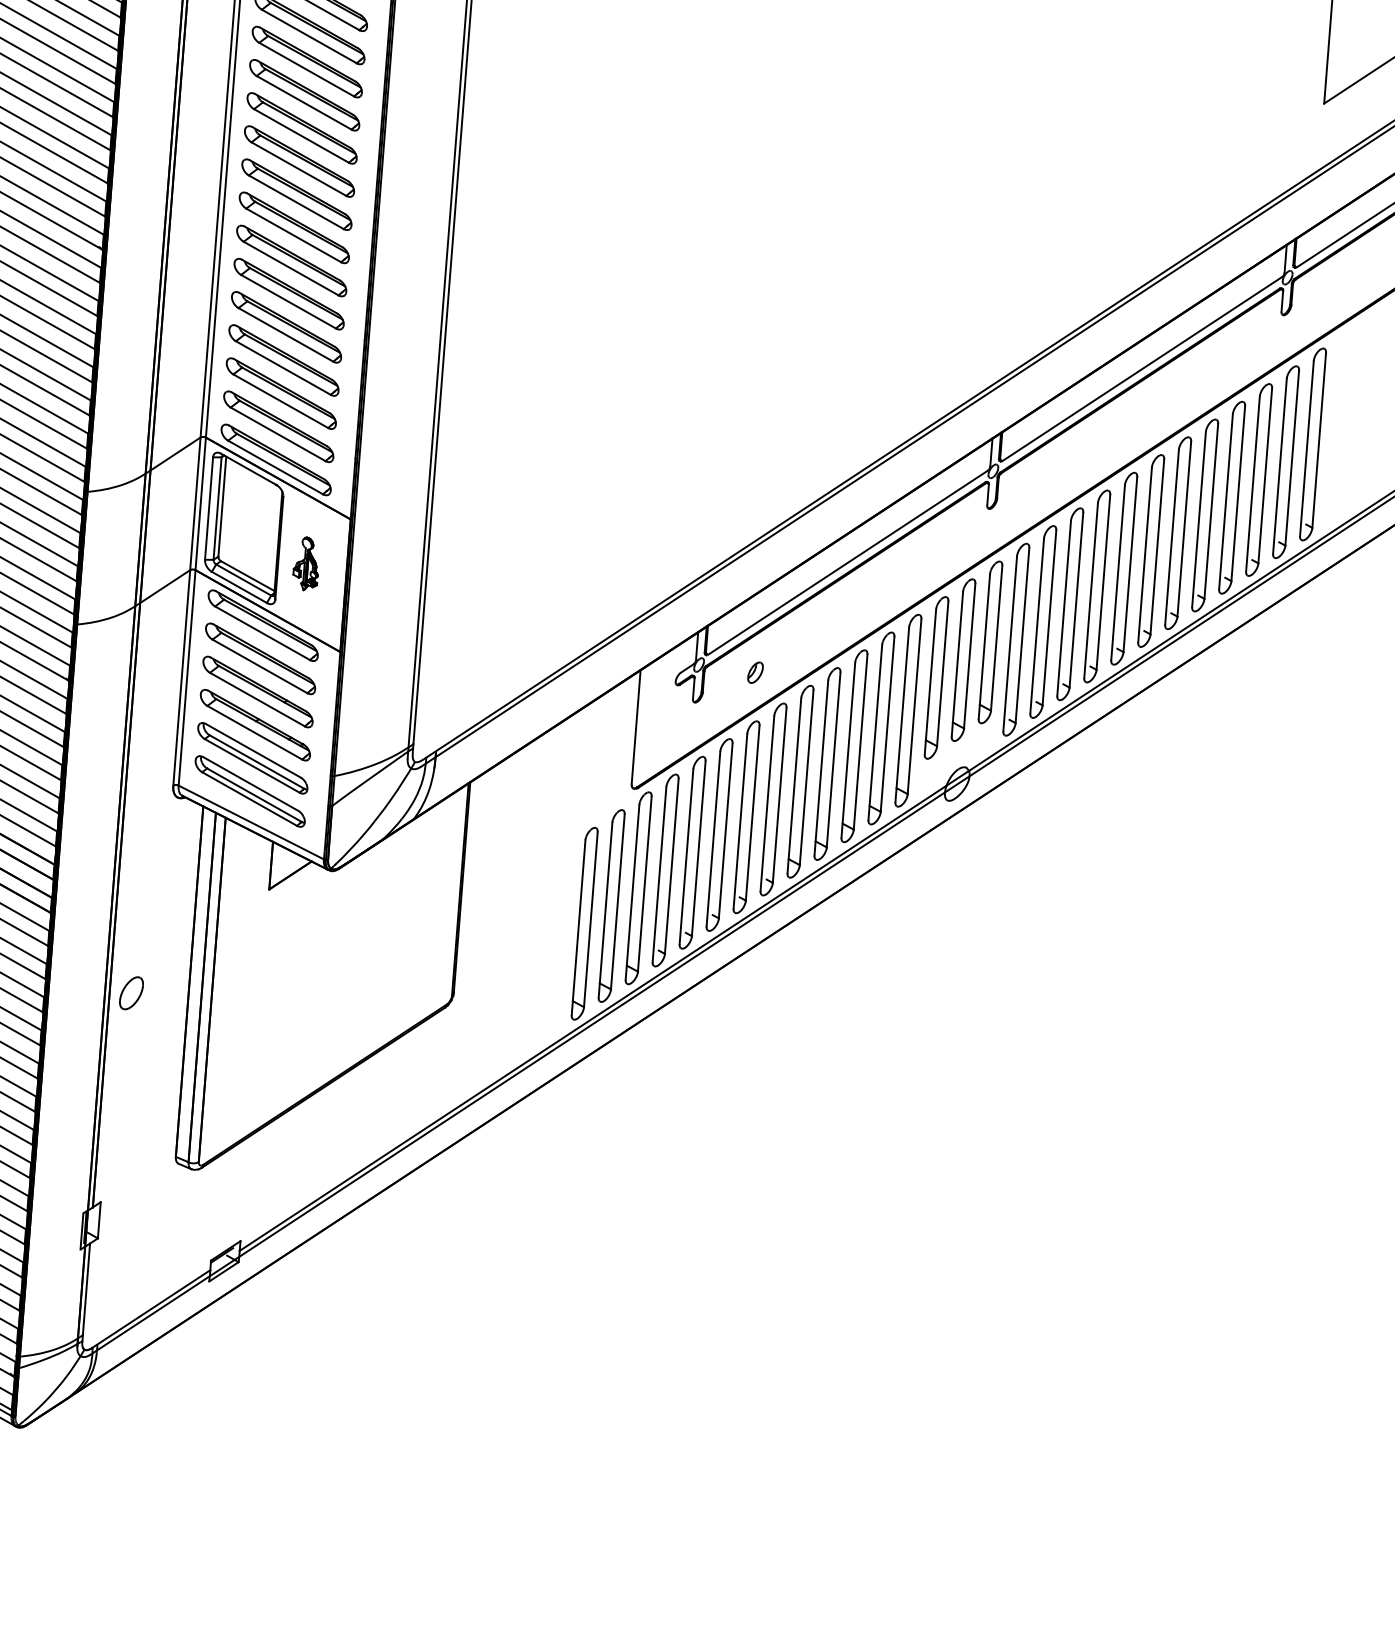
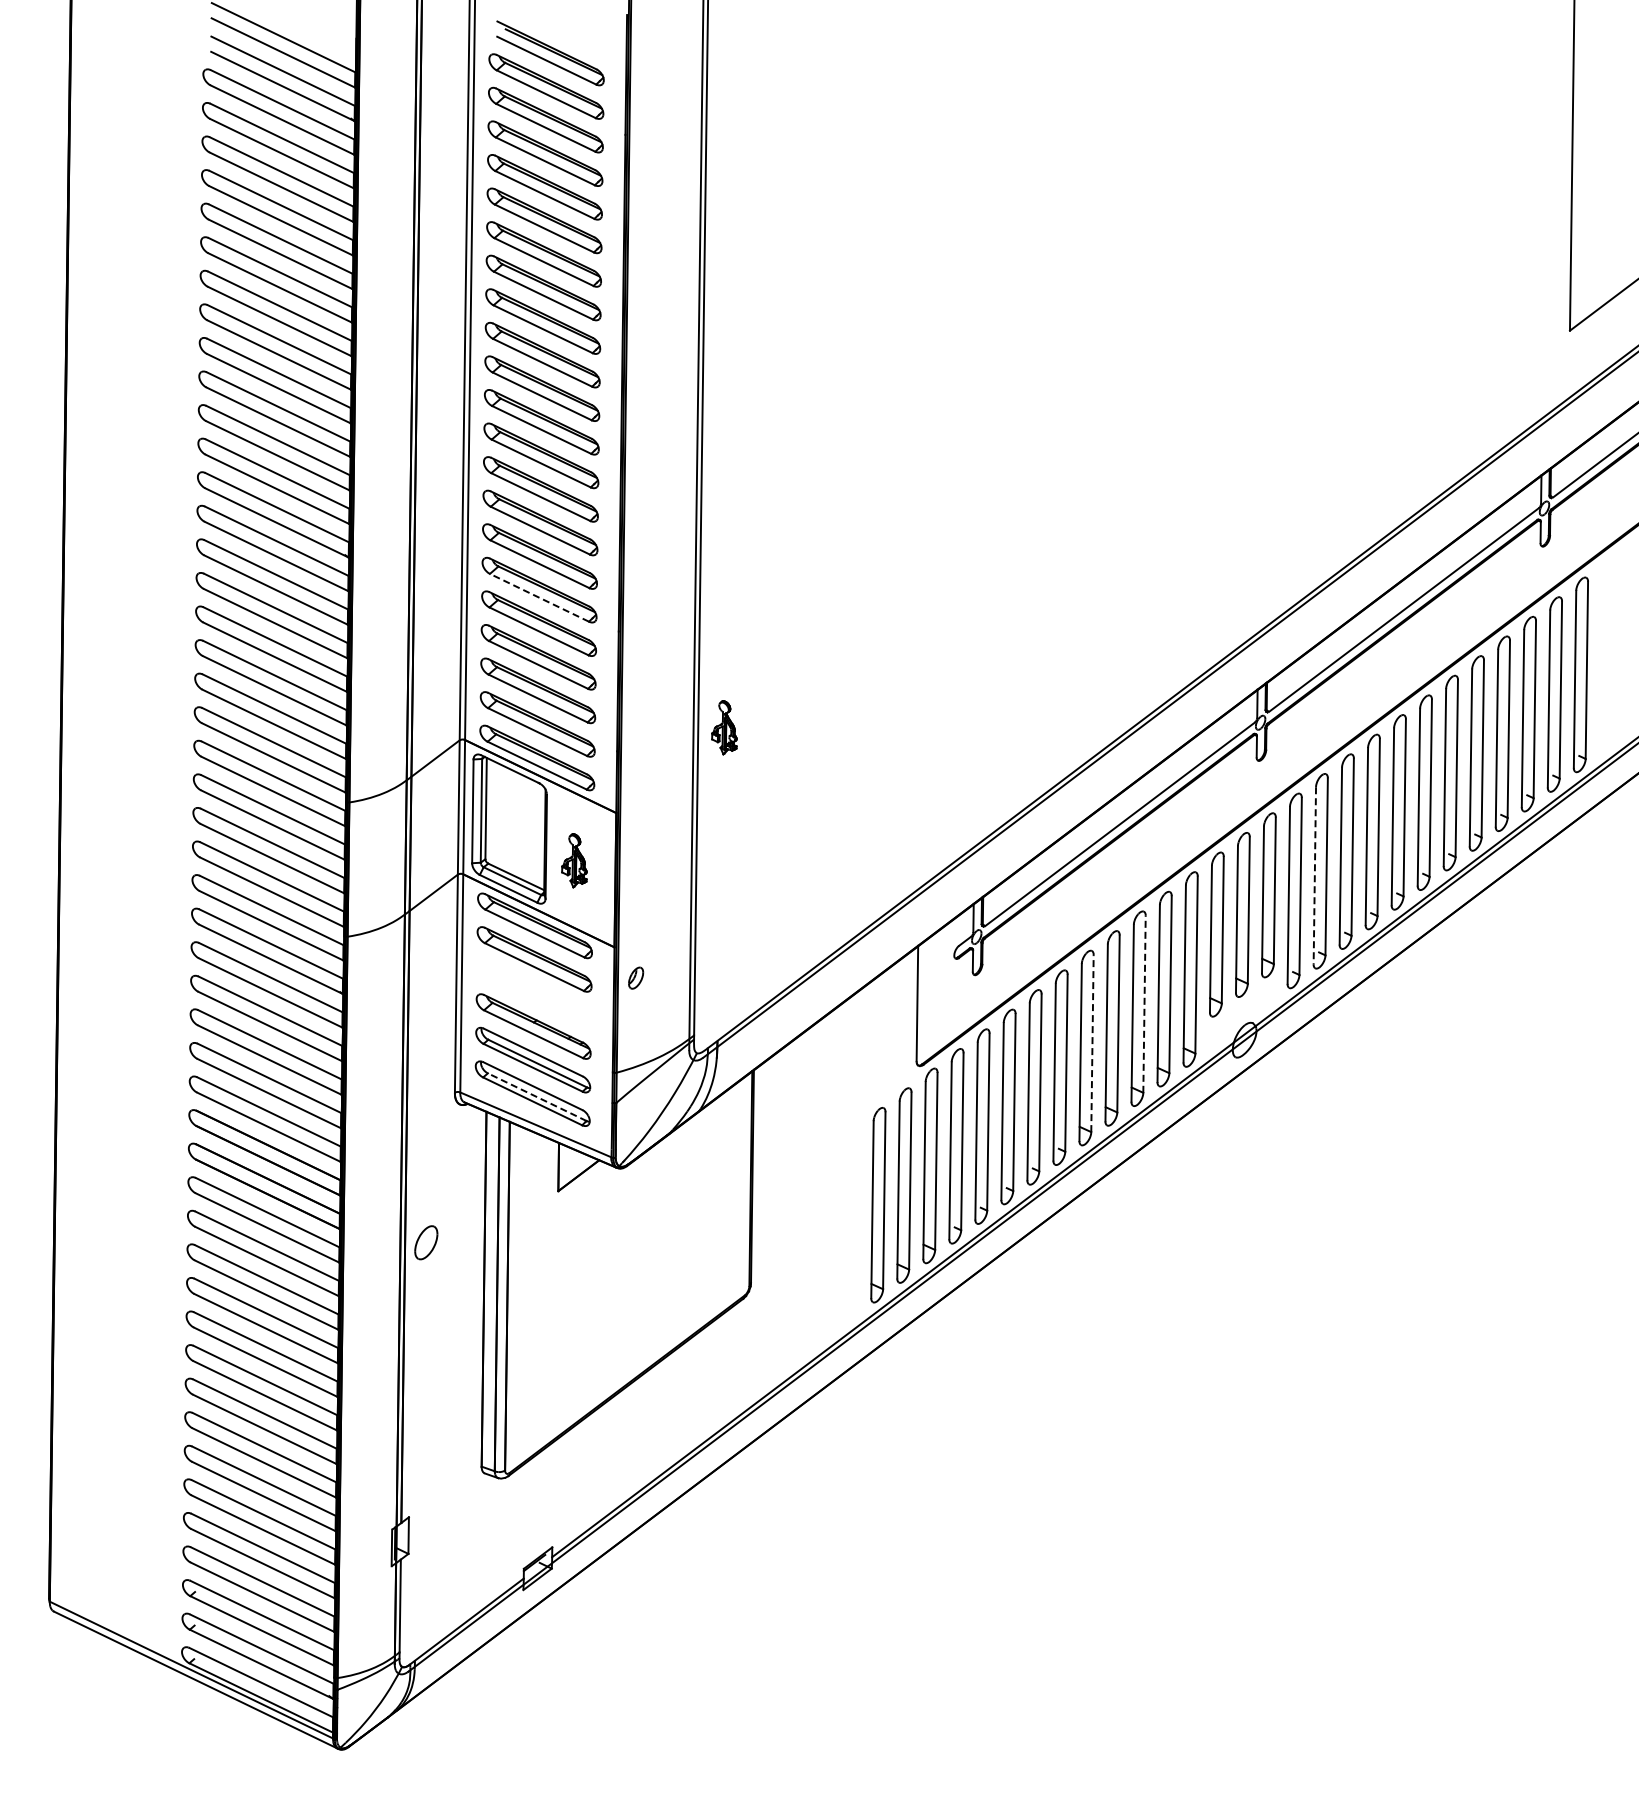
line: (288, 301) -> (539, 597), solid -> dashed
part: (463, 441) -> (724, 727), added
line: (1036, 625) -> (1314, 875), solid -> dashed
part: (755, 672) -> (636, 977), moved
part: (257, 691) -> (533, 992), removed
line: (860, 742) -> (1144, 1004), solid -> dashed
line: (806, 777) -> (1092, 1043), solid -> dashed
line: (254, 795) -> (537, 1097), solid -> dashed
part: (131, 993) -> (426, 1242), moved

